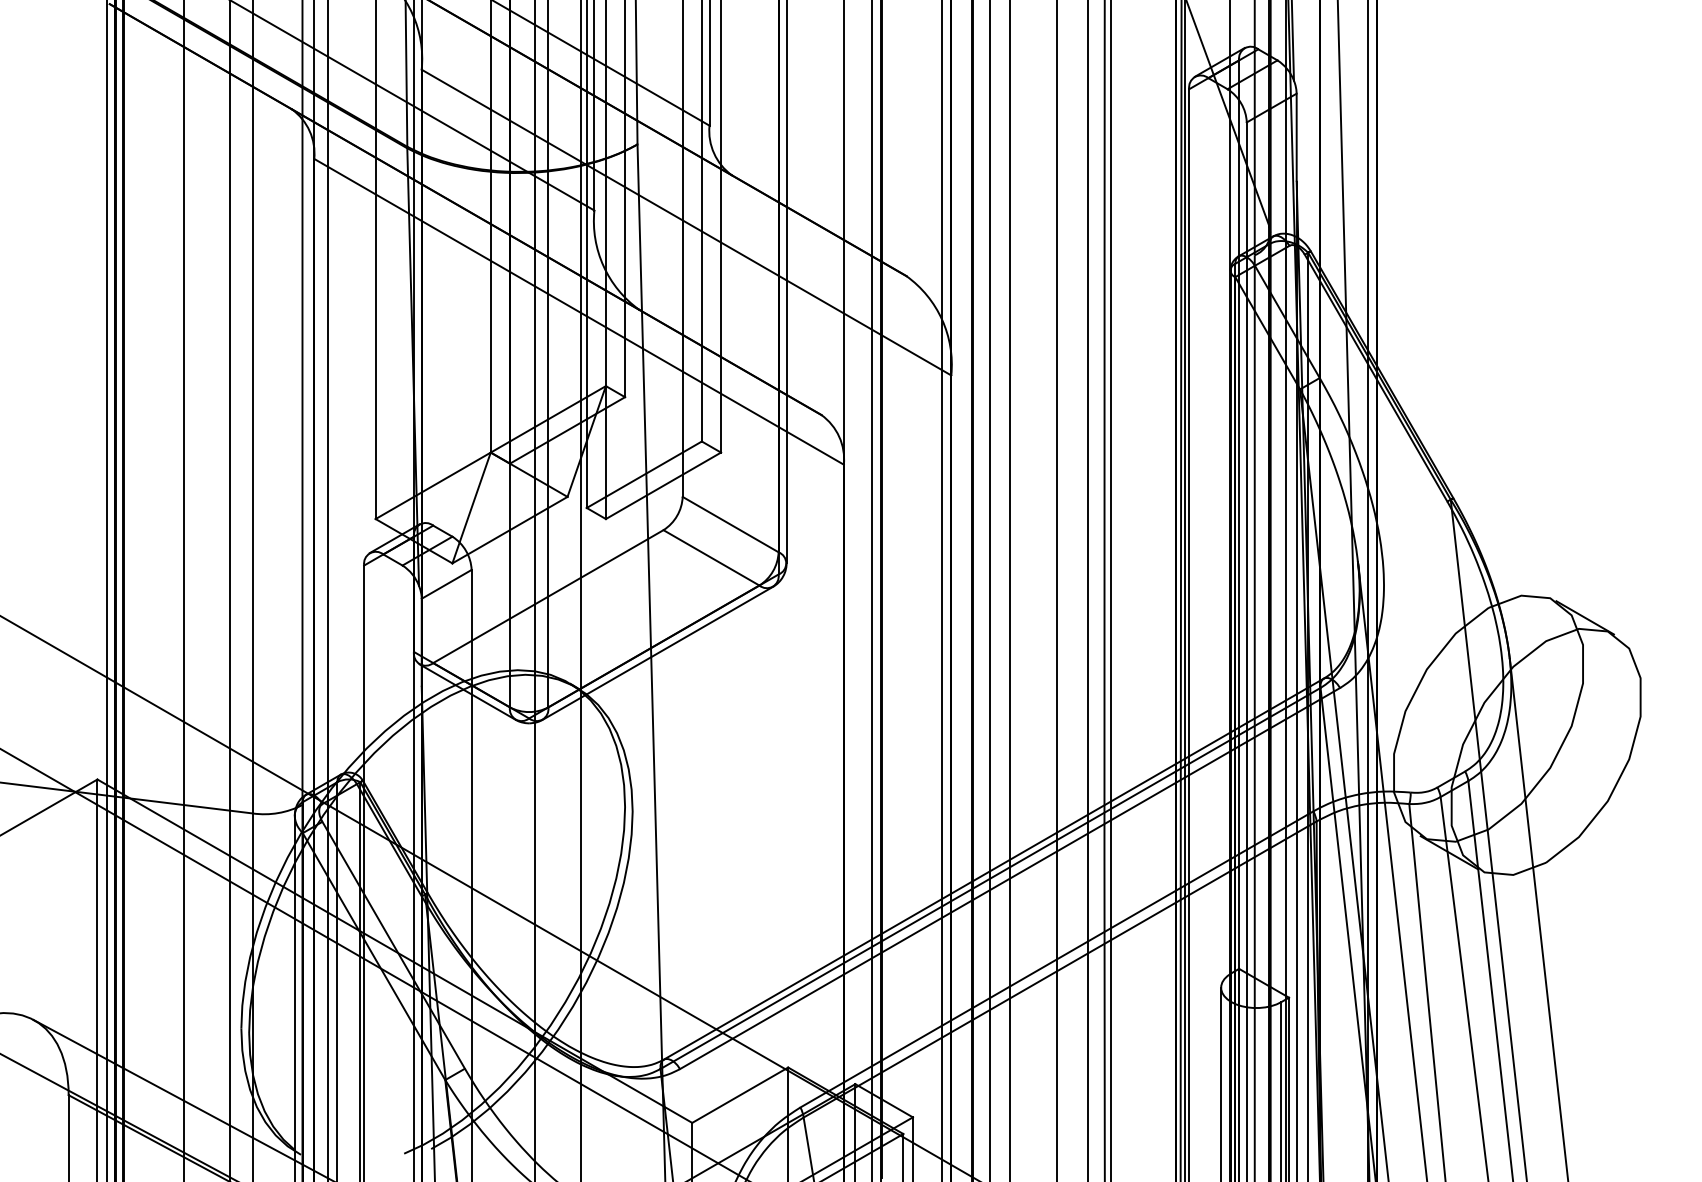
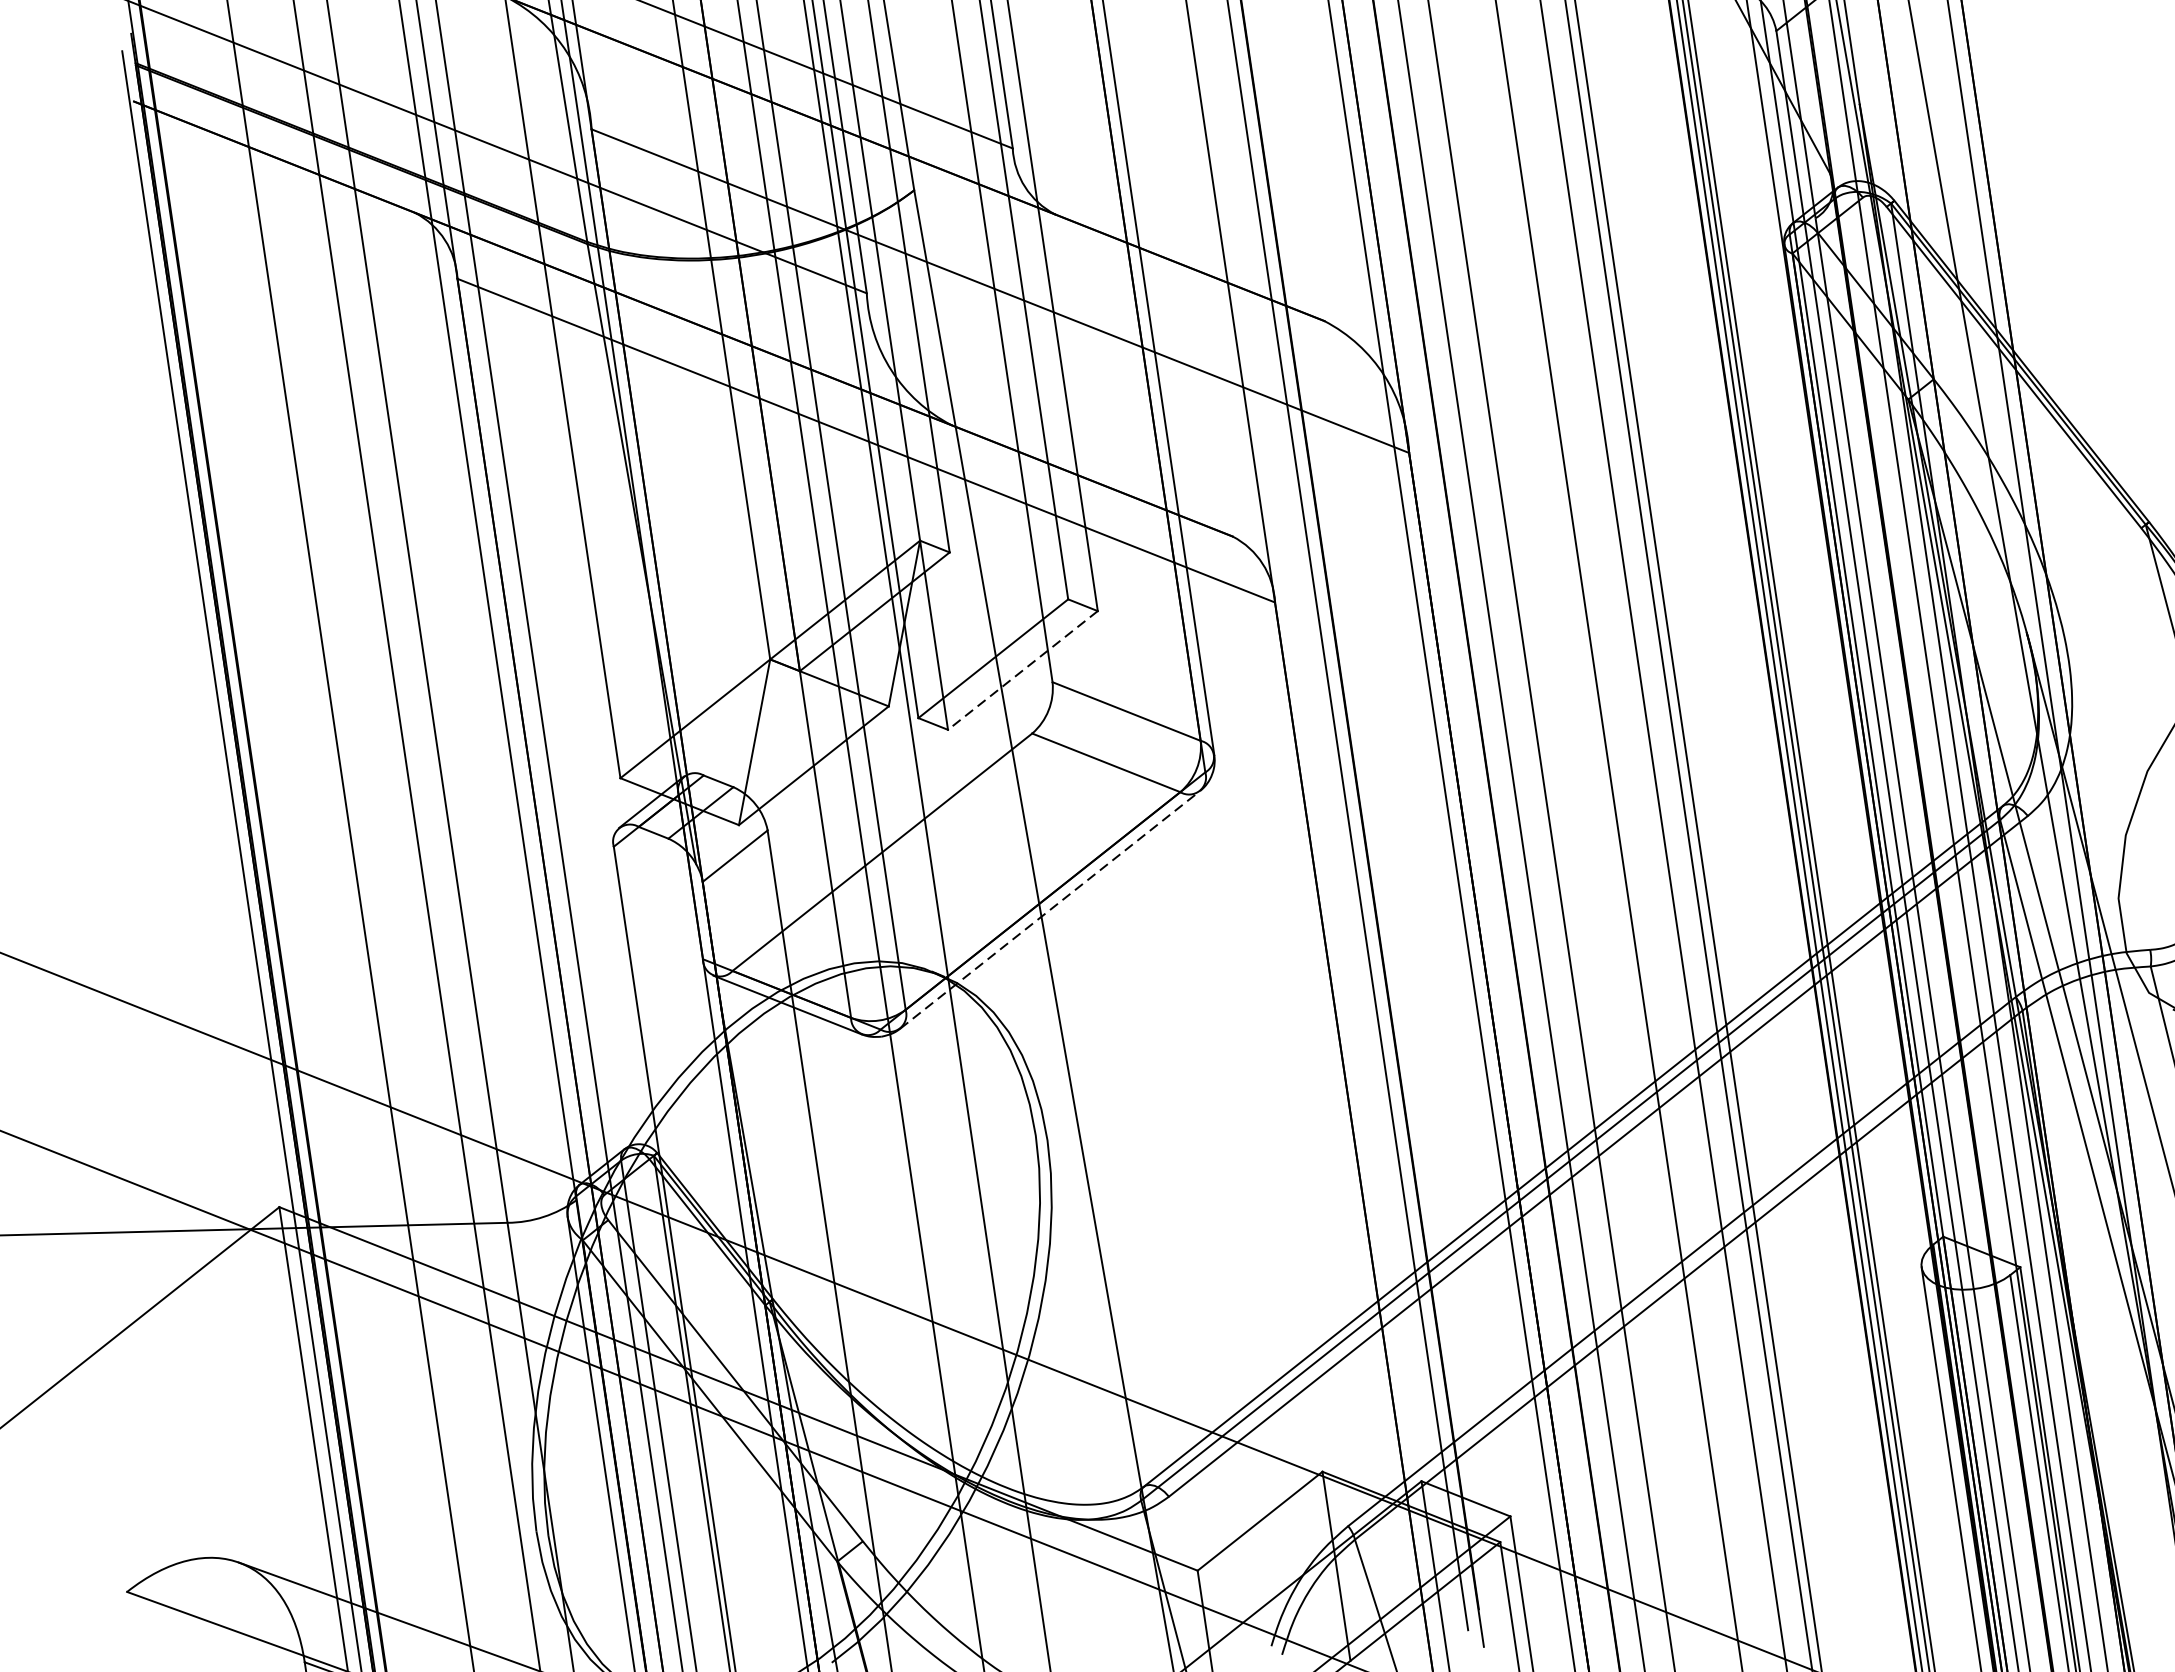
line: (663, 486) -> (1023, 671), solid -> dashed
line: (657, 653) -> (1049, 910), solid -> dashed

